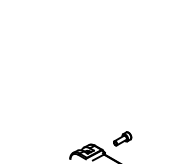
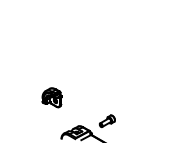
part: (59, 111) -> (52, 97), added

